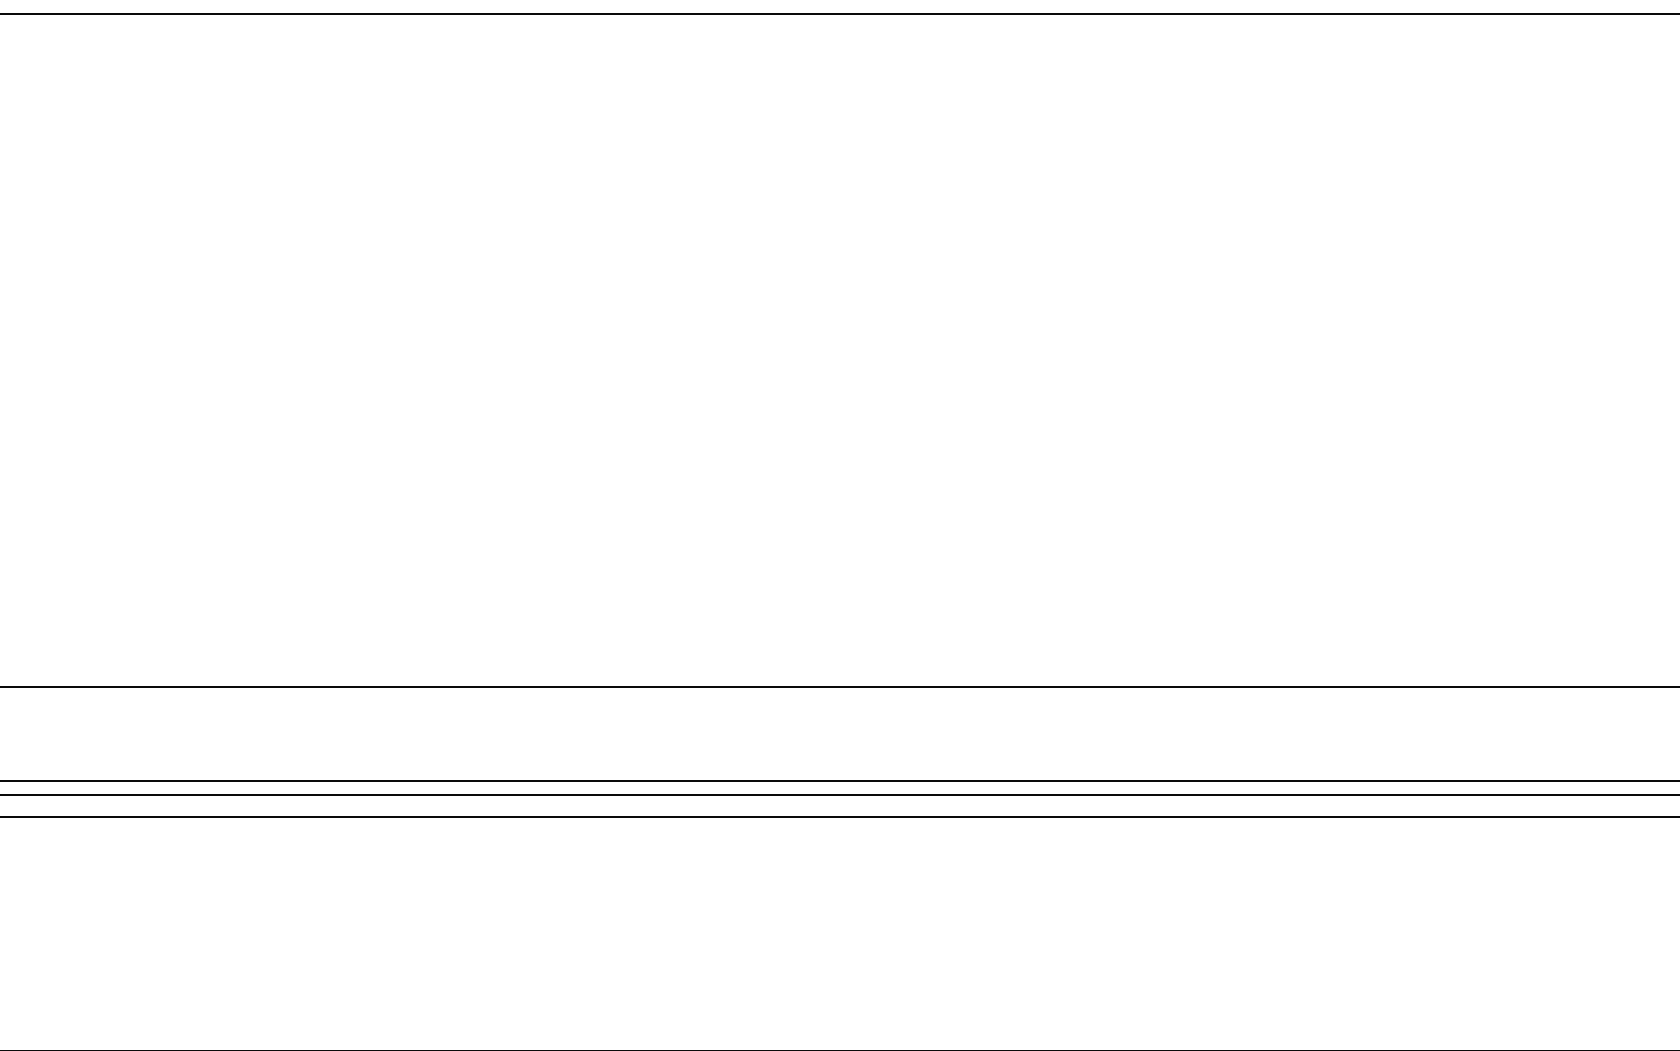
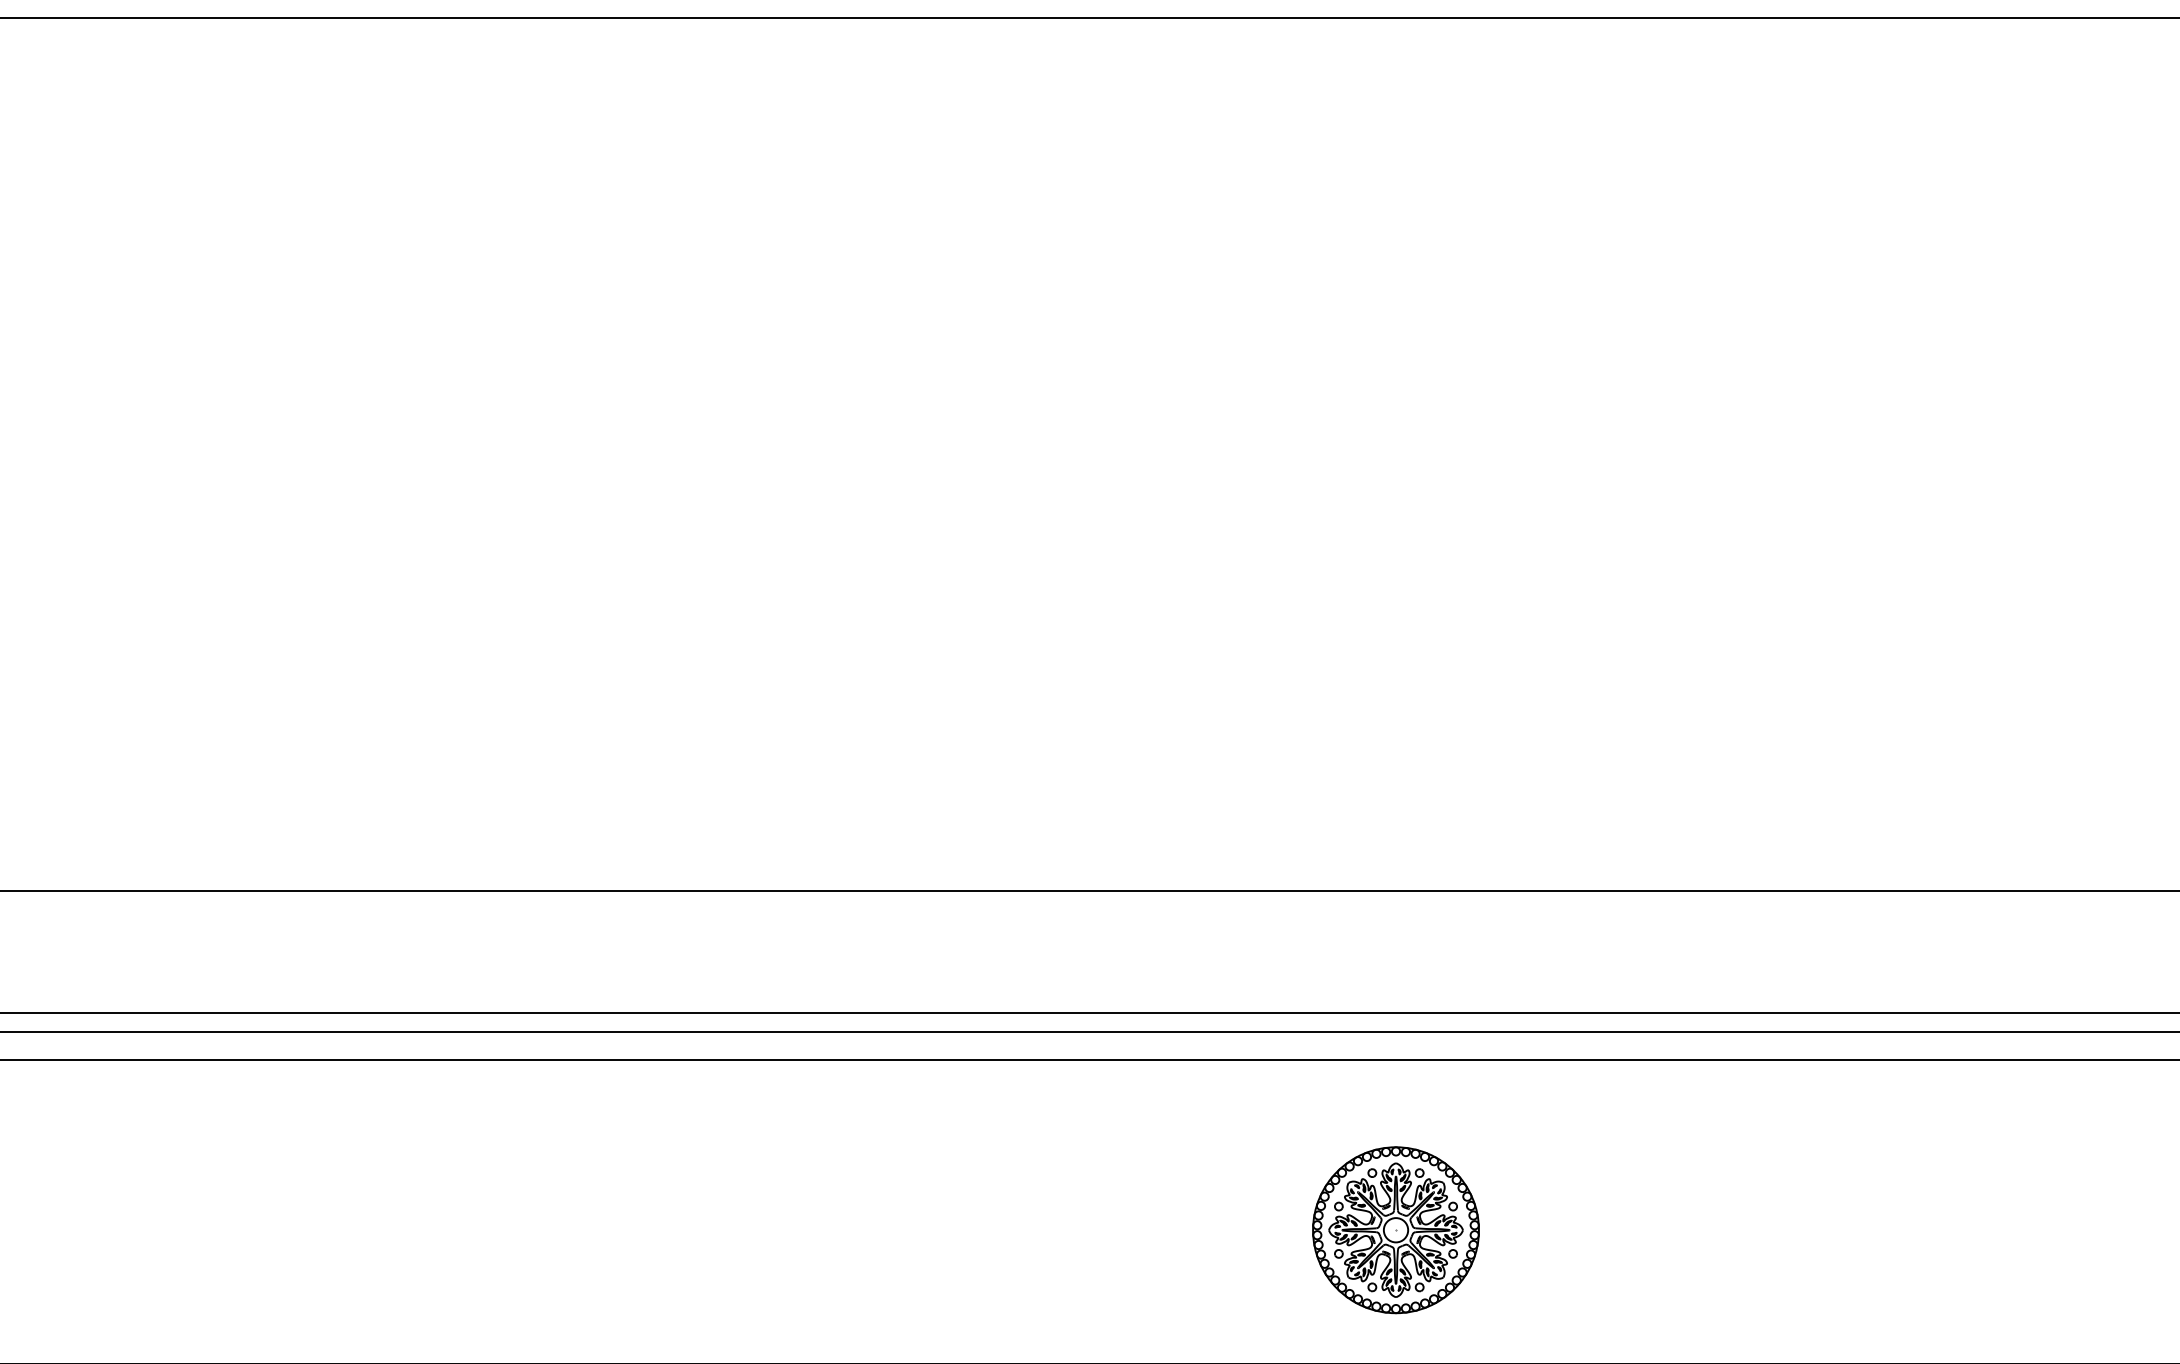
part: (1075, 948) -> (1395, 1230), added

